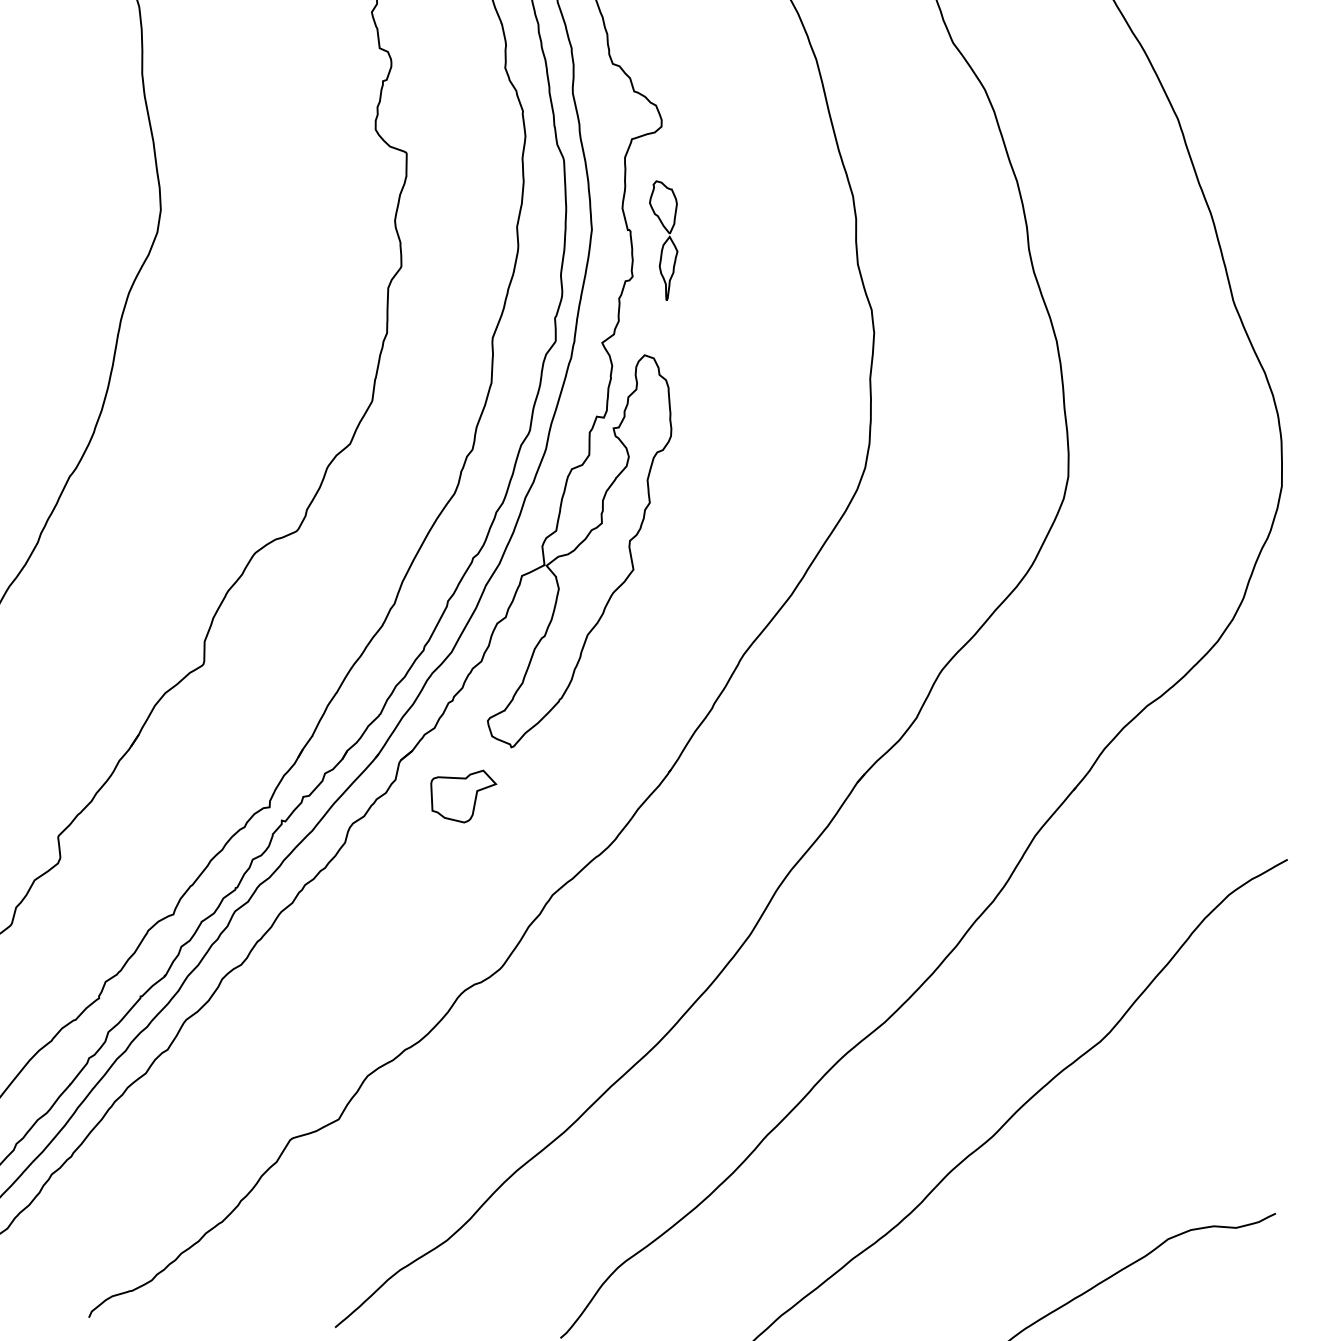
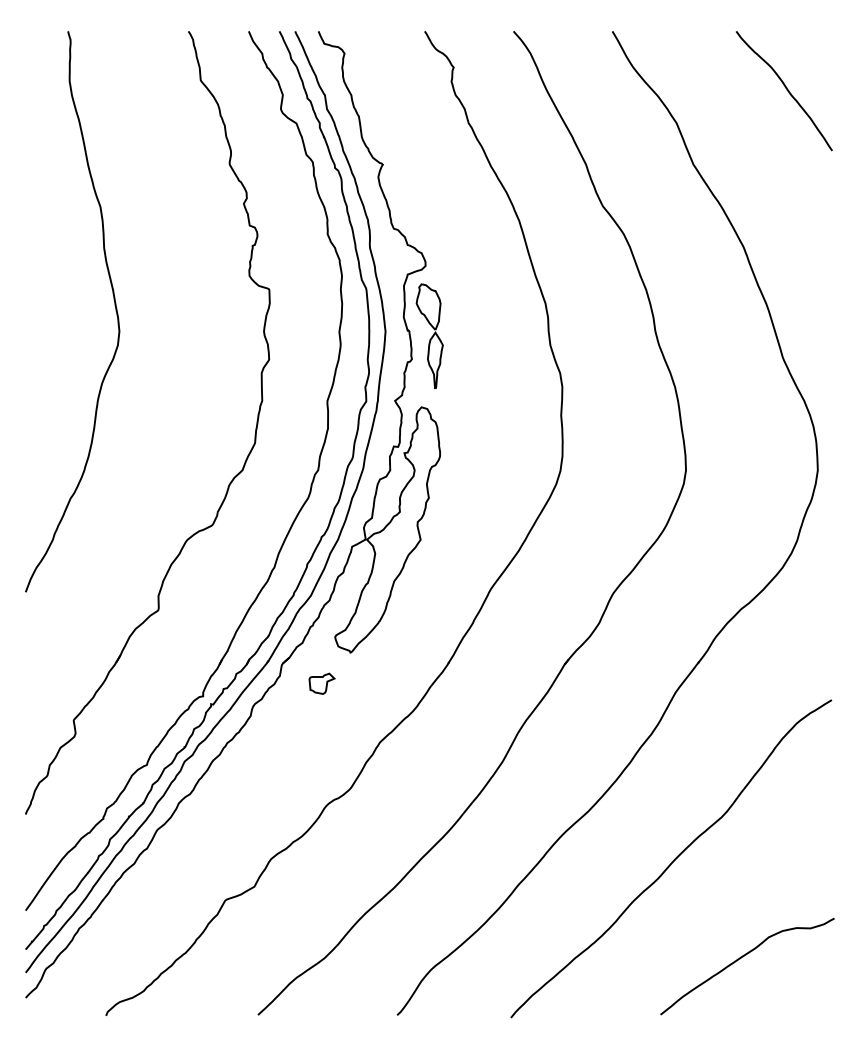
part: (662, 239) -> (429, 335), size x1.43
part: (462, 795) -> (321, 683), size x0.62

